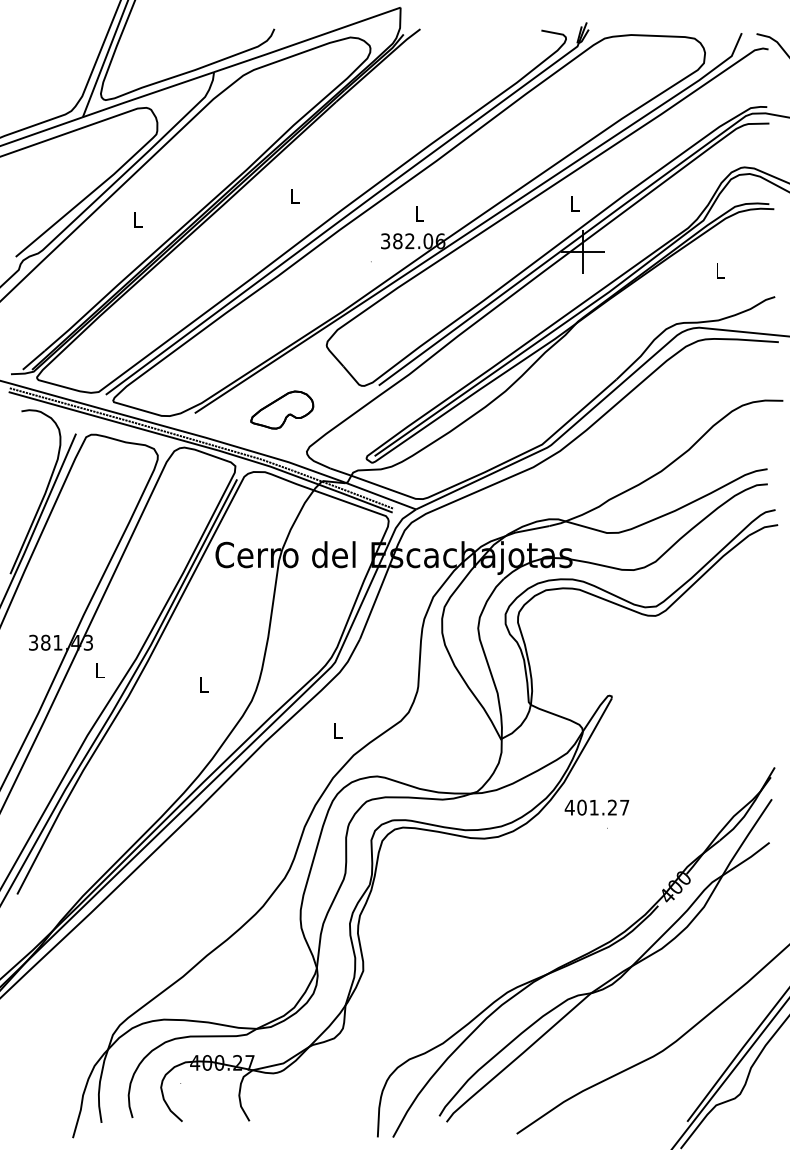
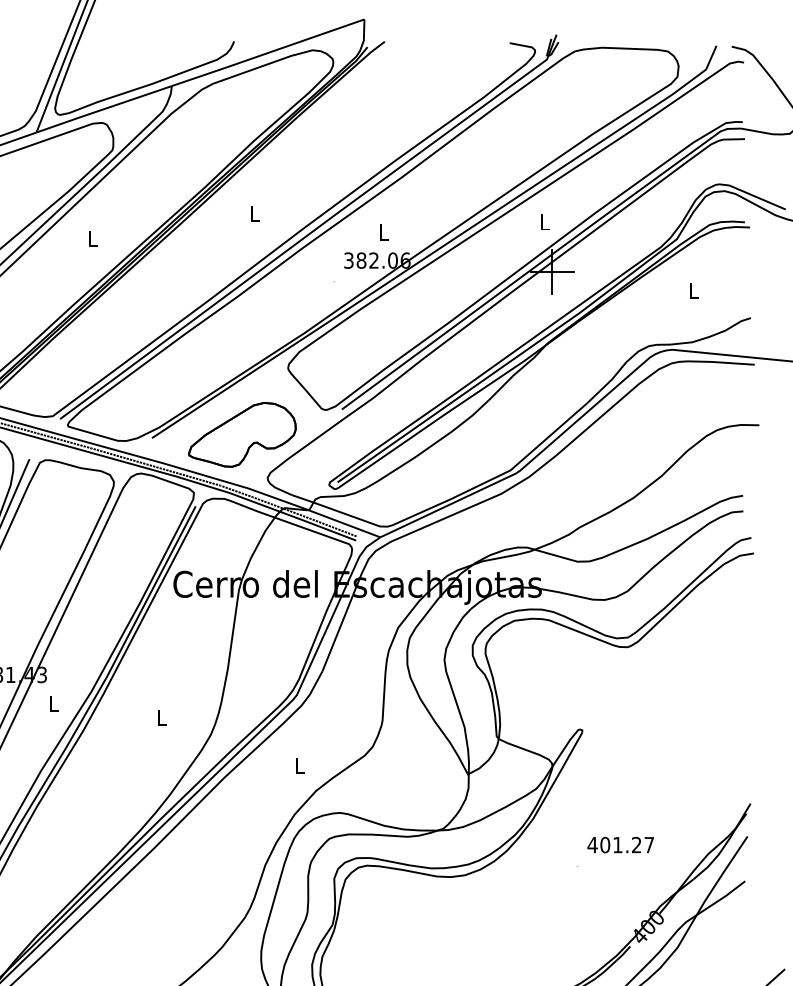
part: (281, 409) -> (241, 434), size x1.67
text: (596, 807) -> (620, 844), moved

